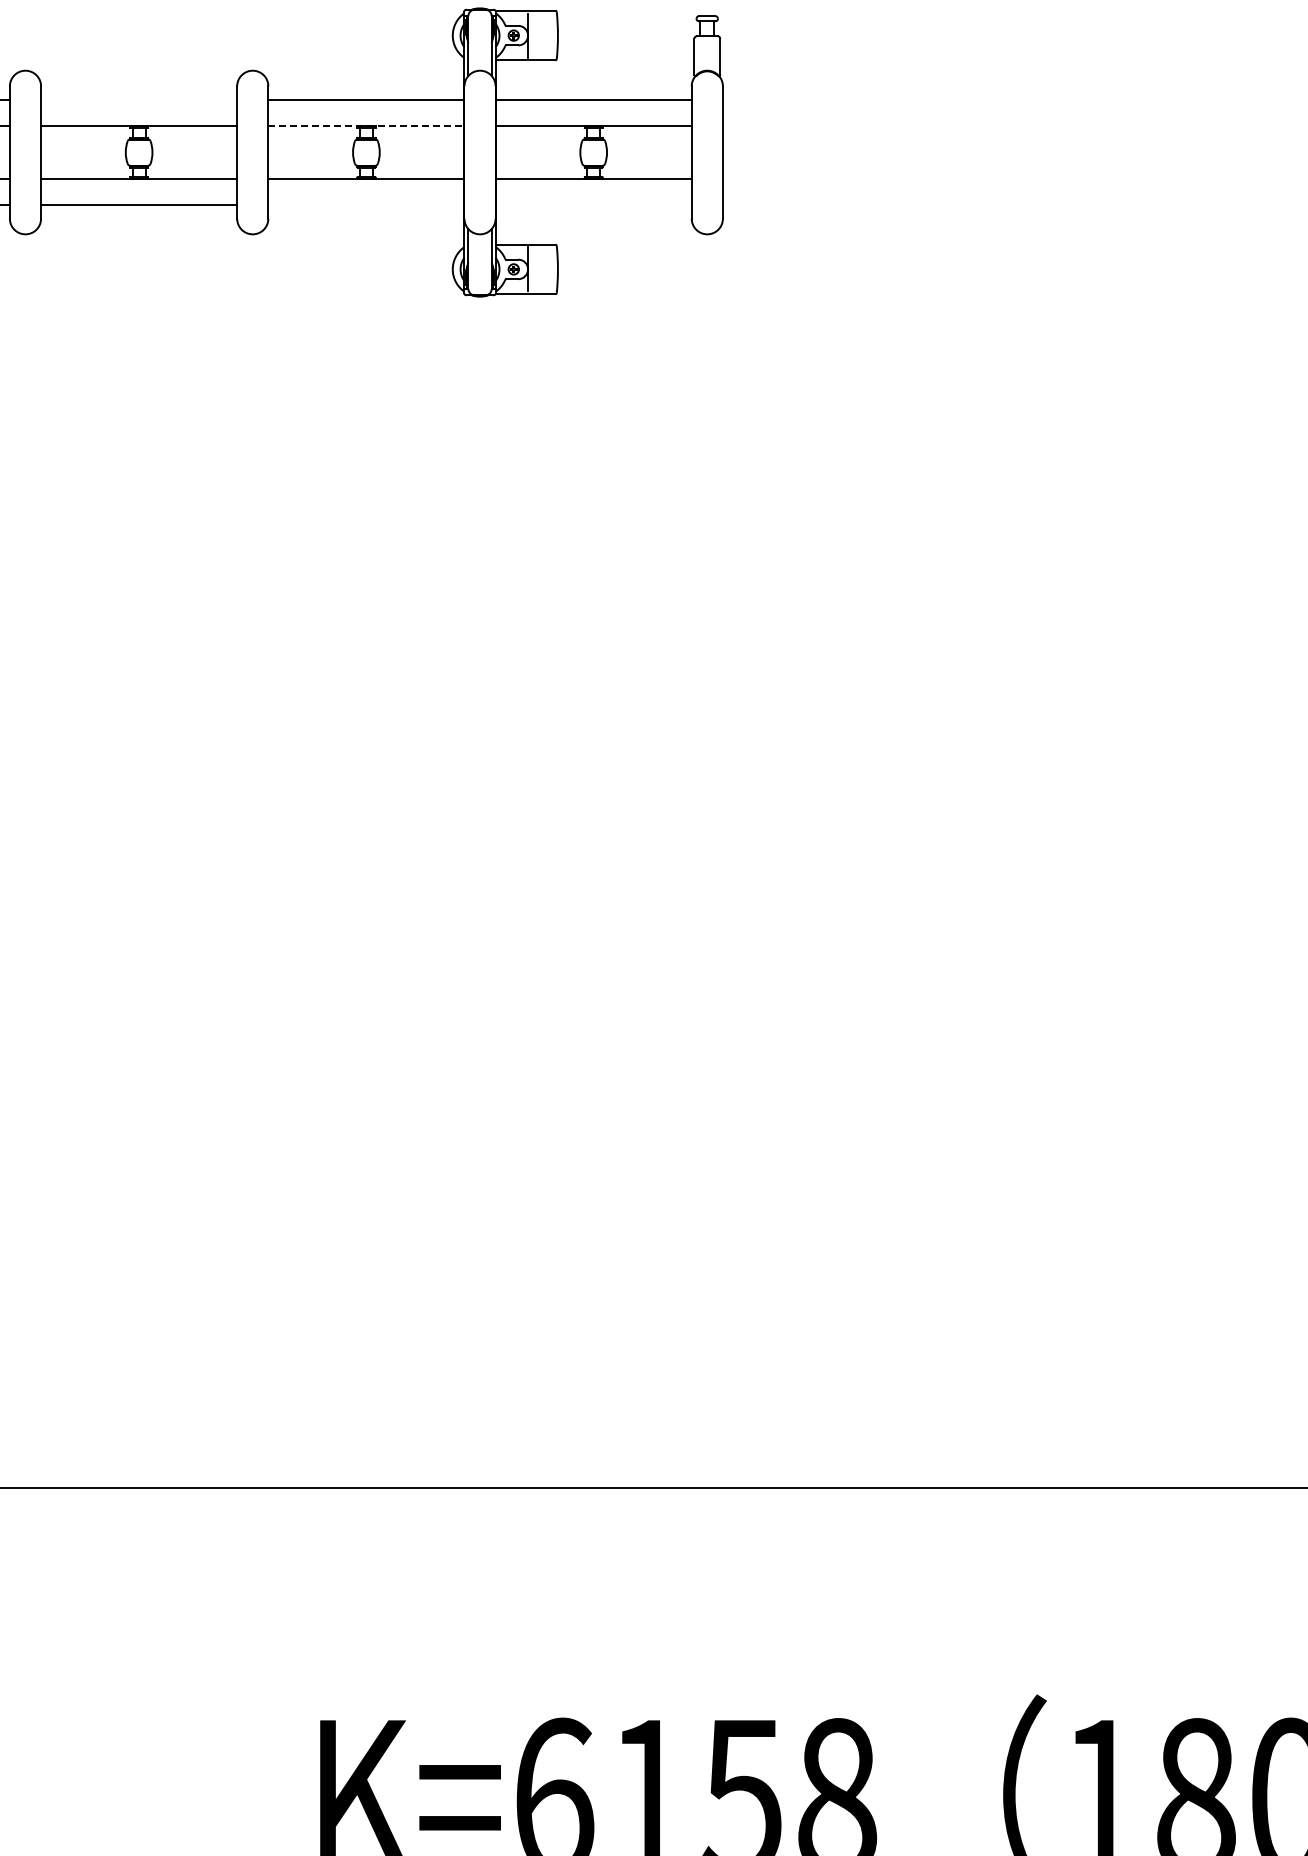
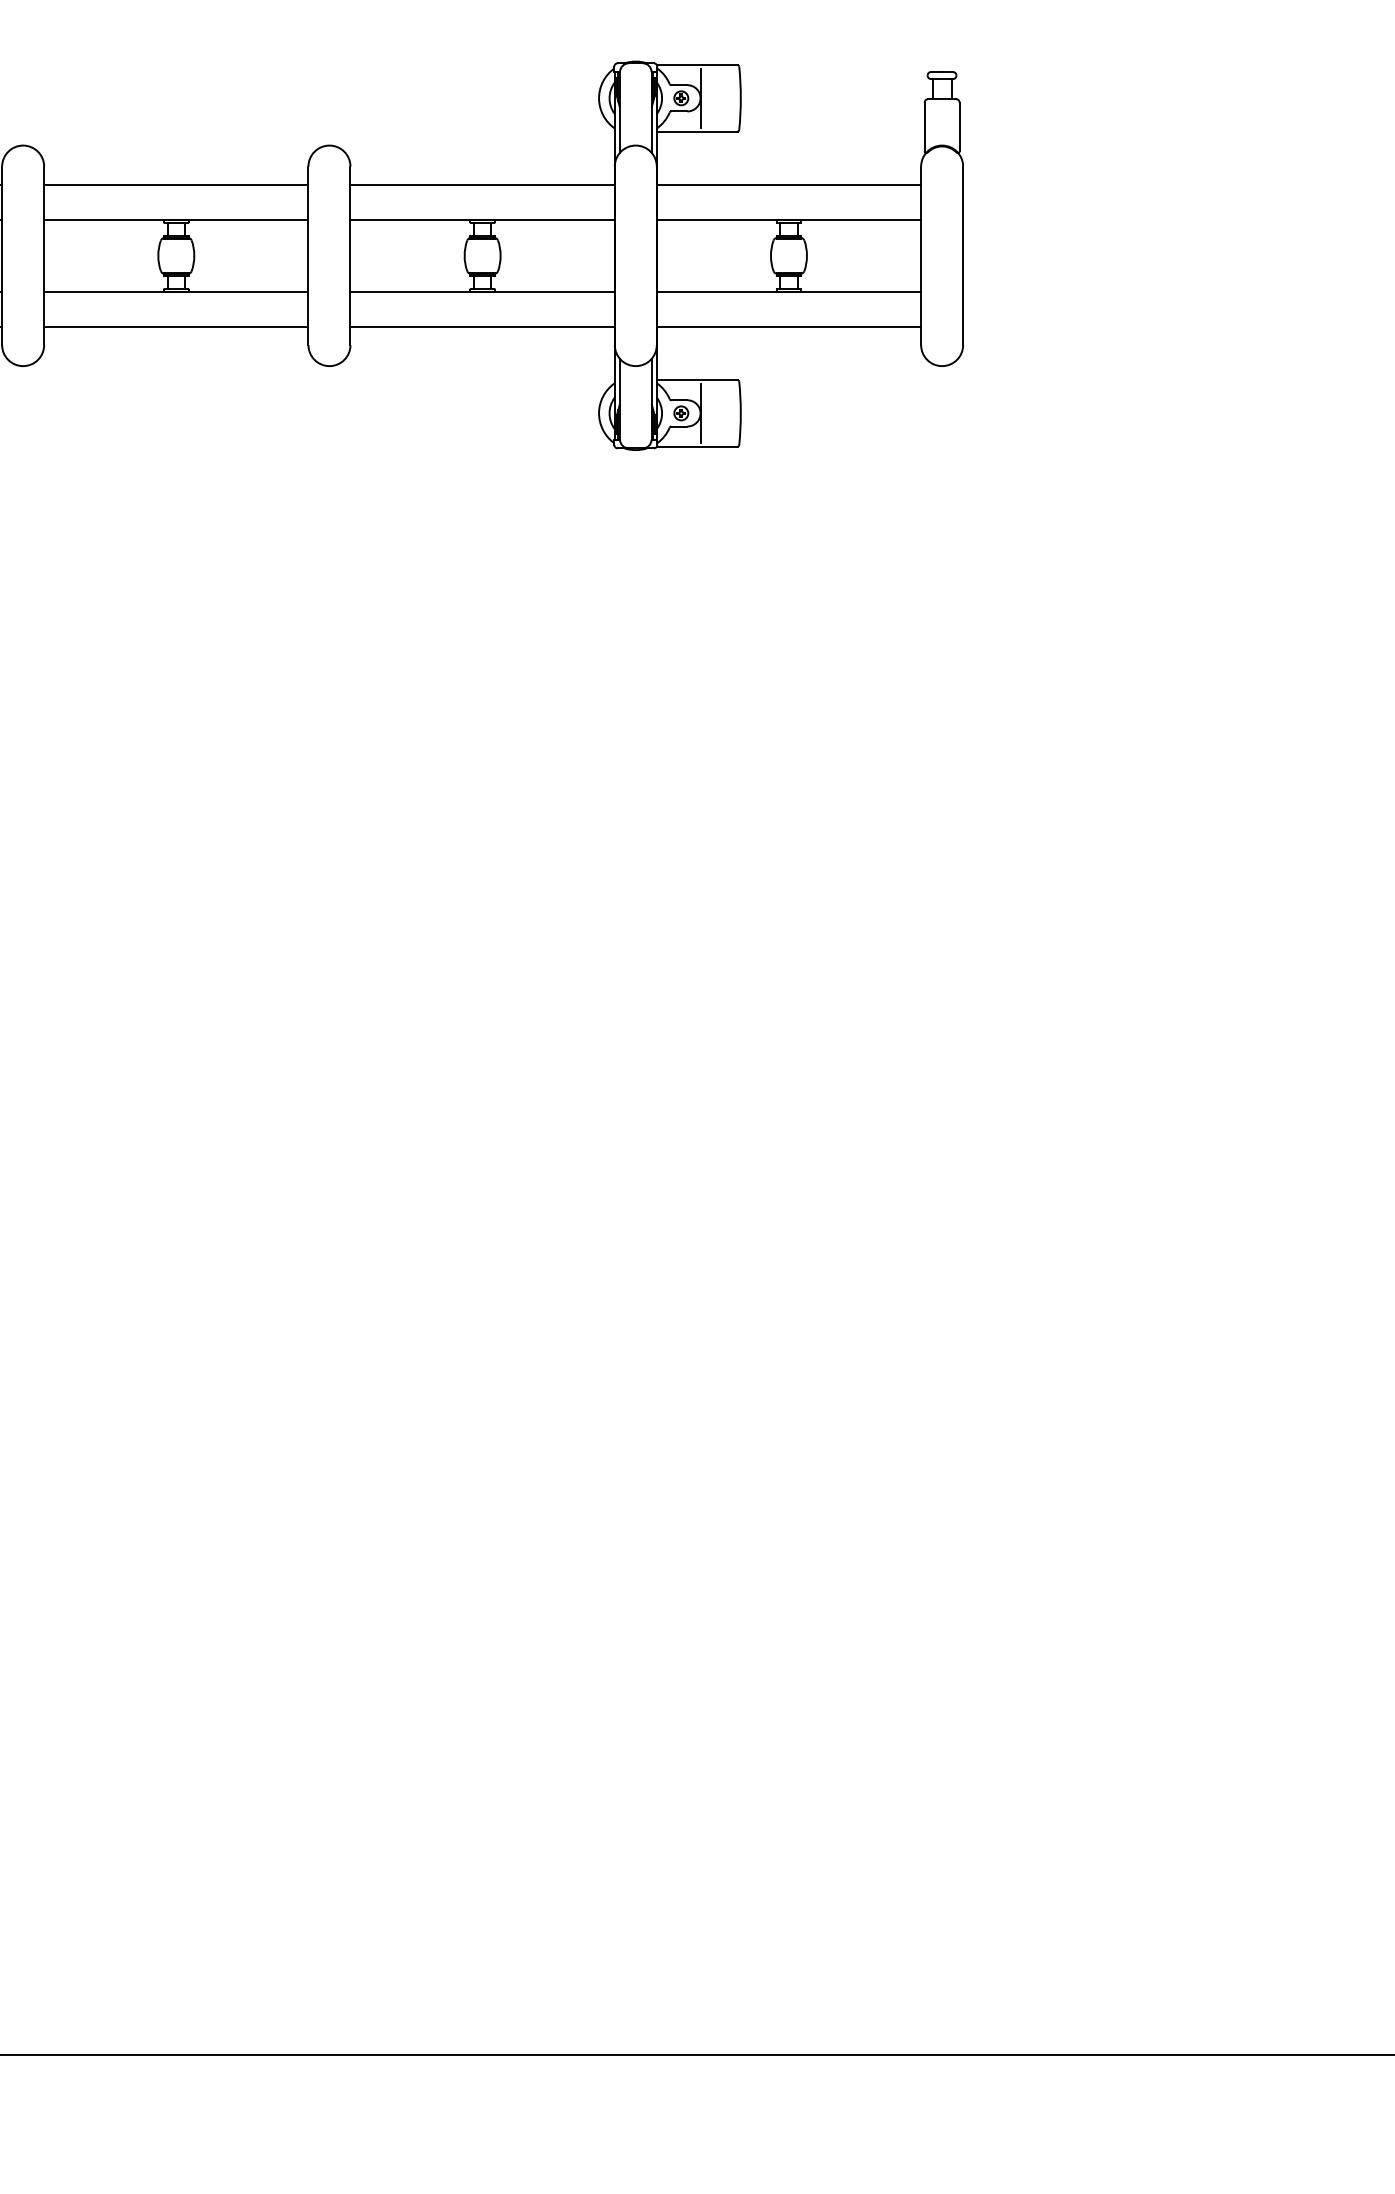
line: (139, 99) -> (176, 184), added
line: (366, 125) -> (482, 219), dashed -> solid
line: (366, 205) -> (482, 327), added
line: (593, 205) -> (788, 327), added

